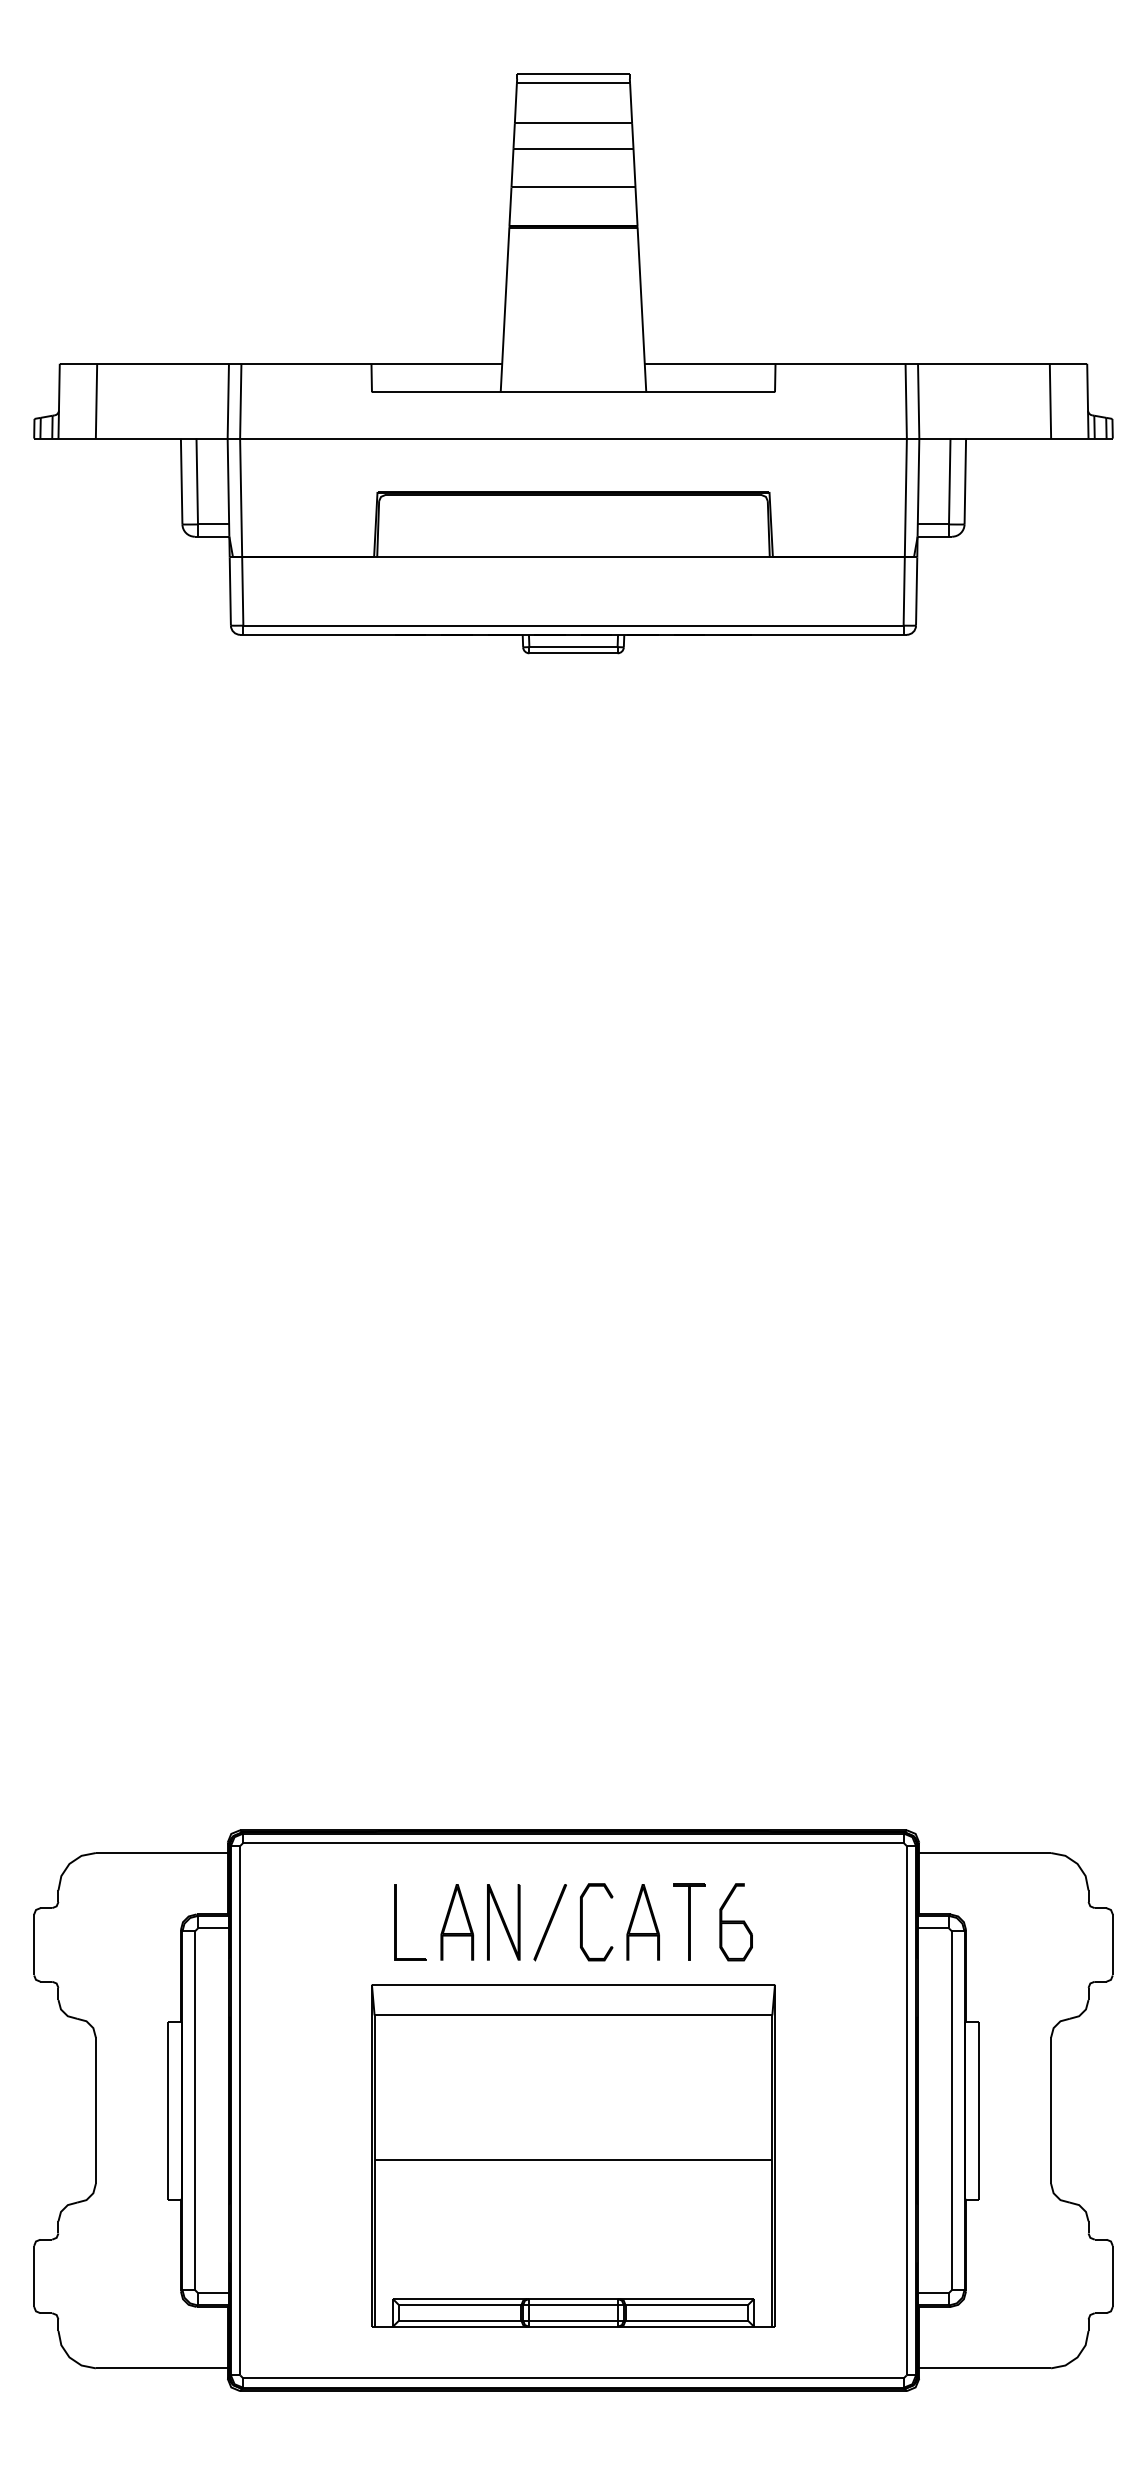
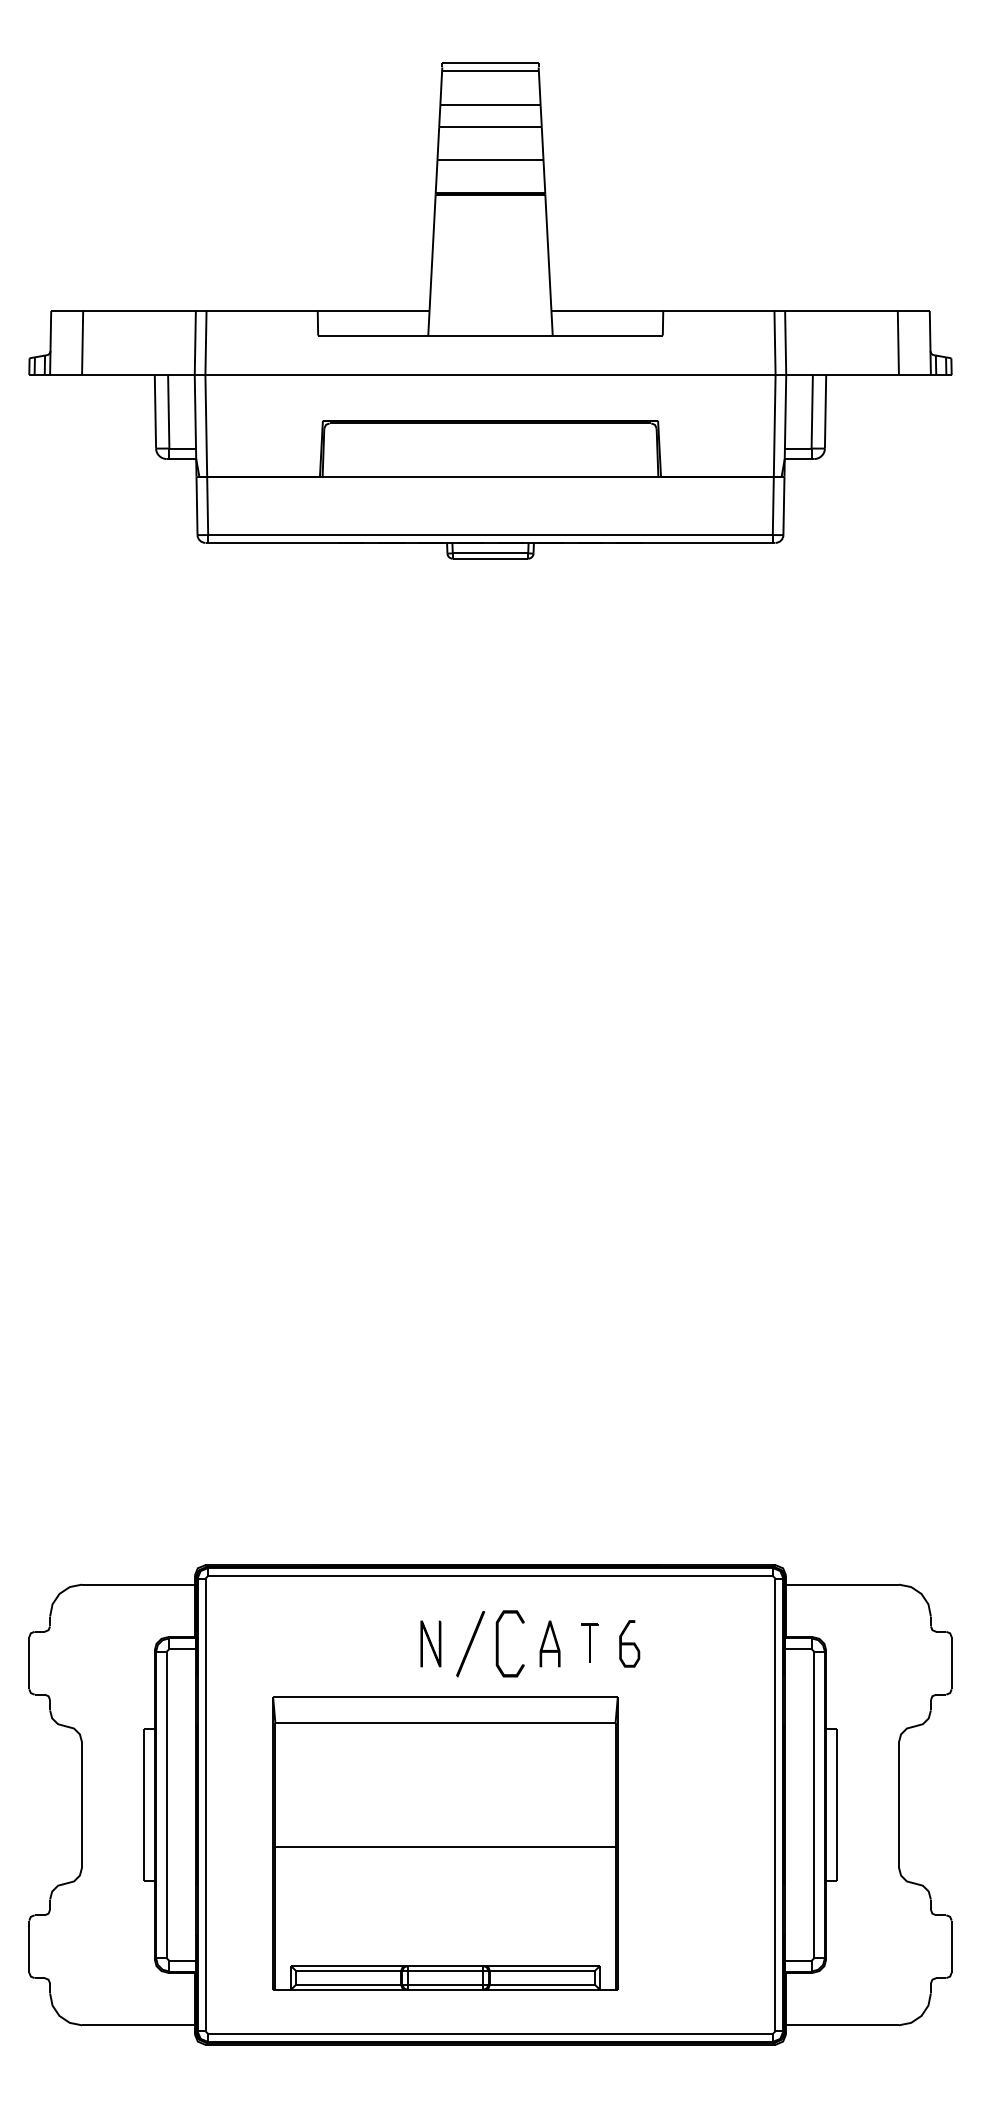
part: (456, 1921) -> (390, 1643), removed
part: (503, 1921) -> (430, 1643), size x0.7
part: (642, 1921) -> (549, 1643), size x0.7
part: (689, 1921) -> (589, 1643), size x0.6
part: (736, 1921) -> (629, 1643), size x0.7
part: (396, 1923) -> (339, 1644), removed
part: (573, 2155) -> (445, 1843), moved

